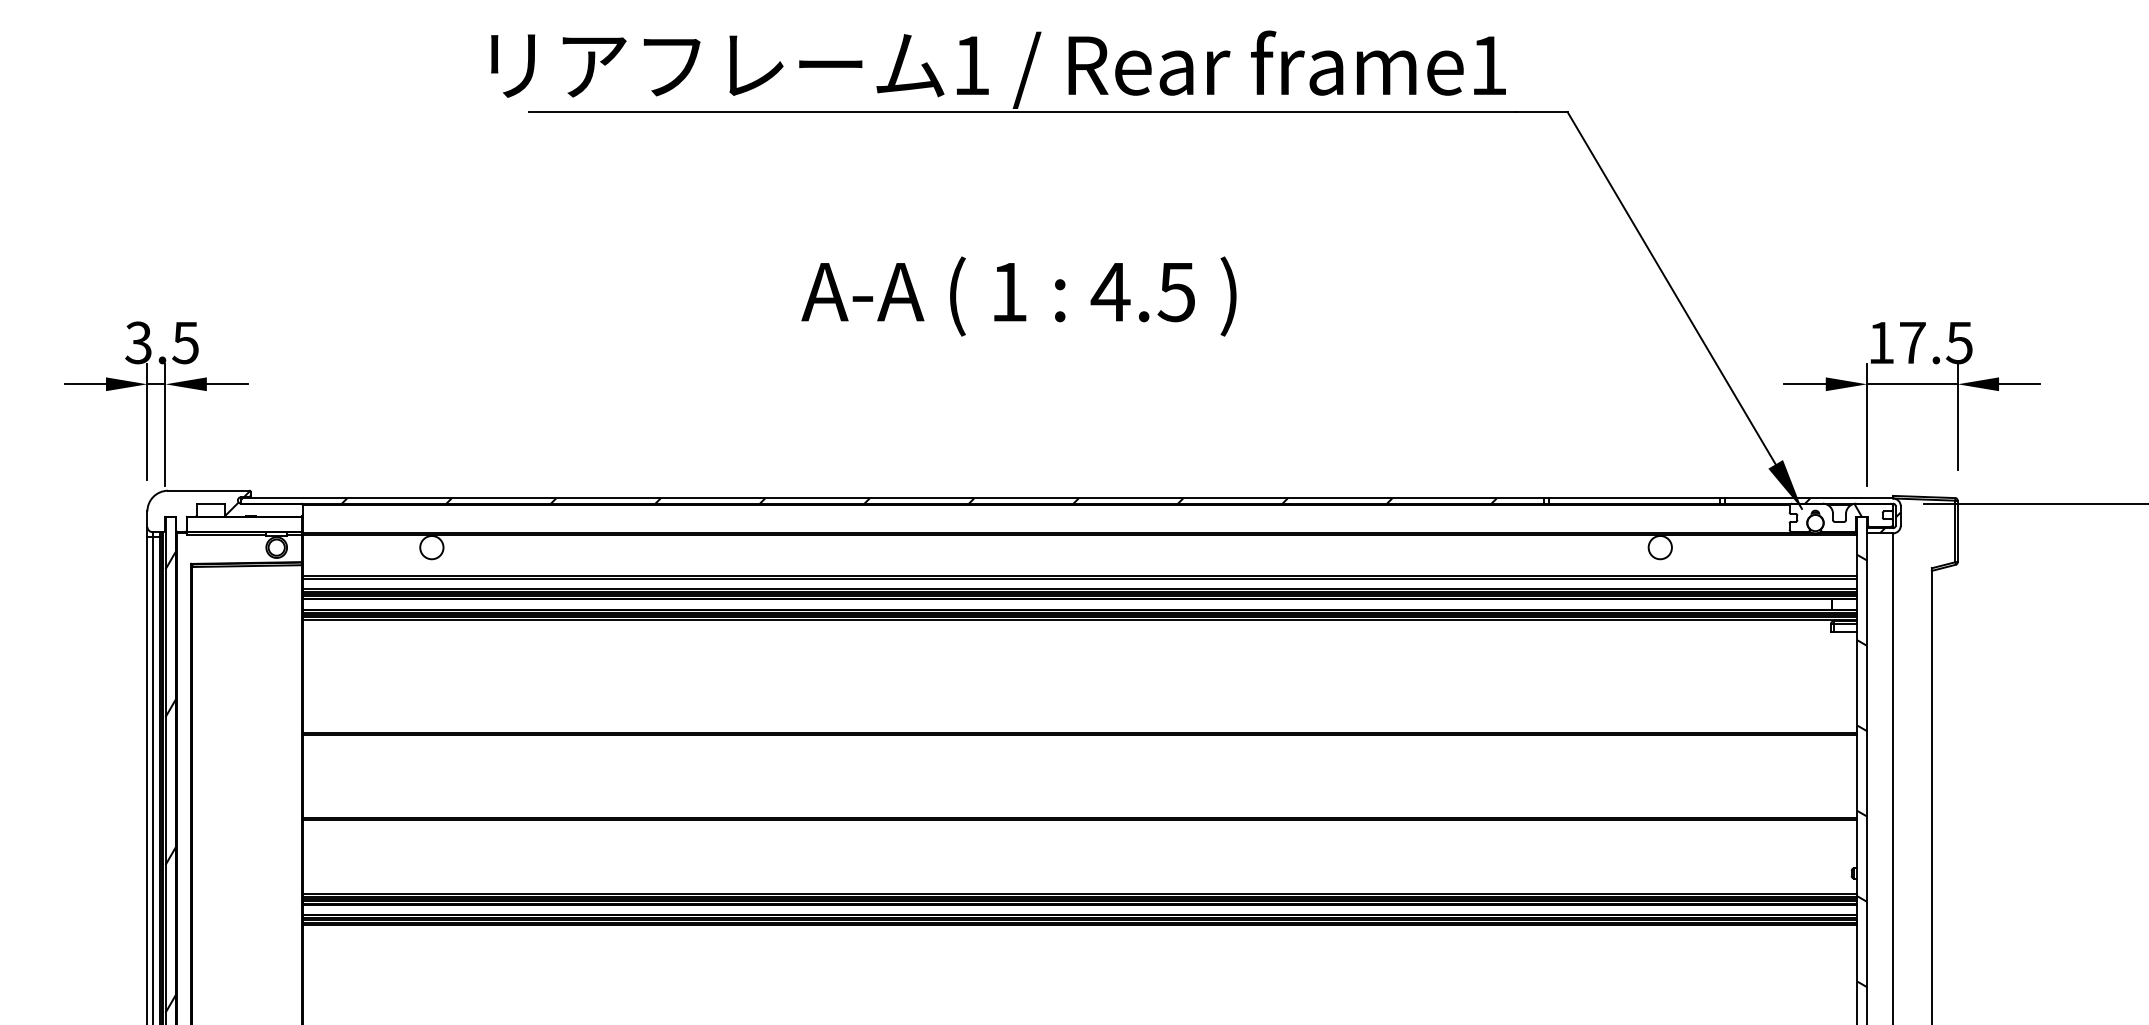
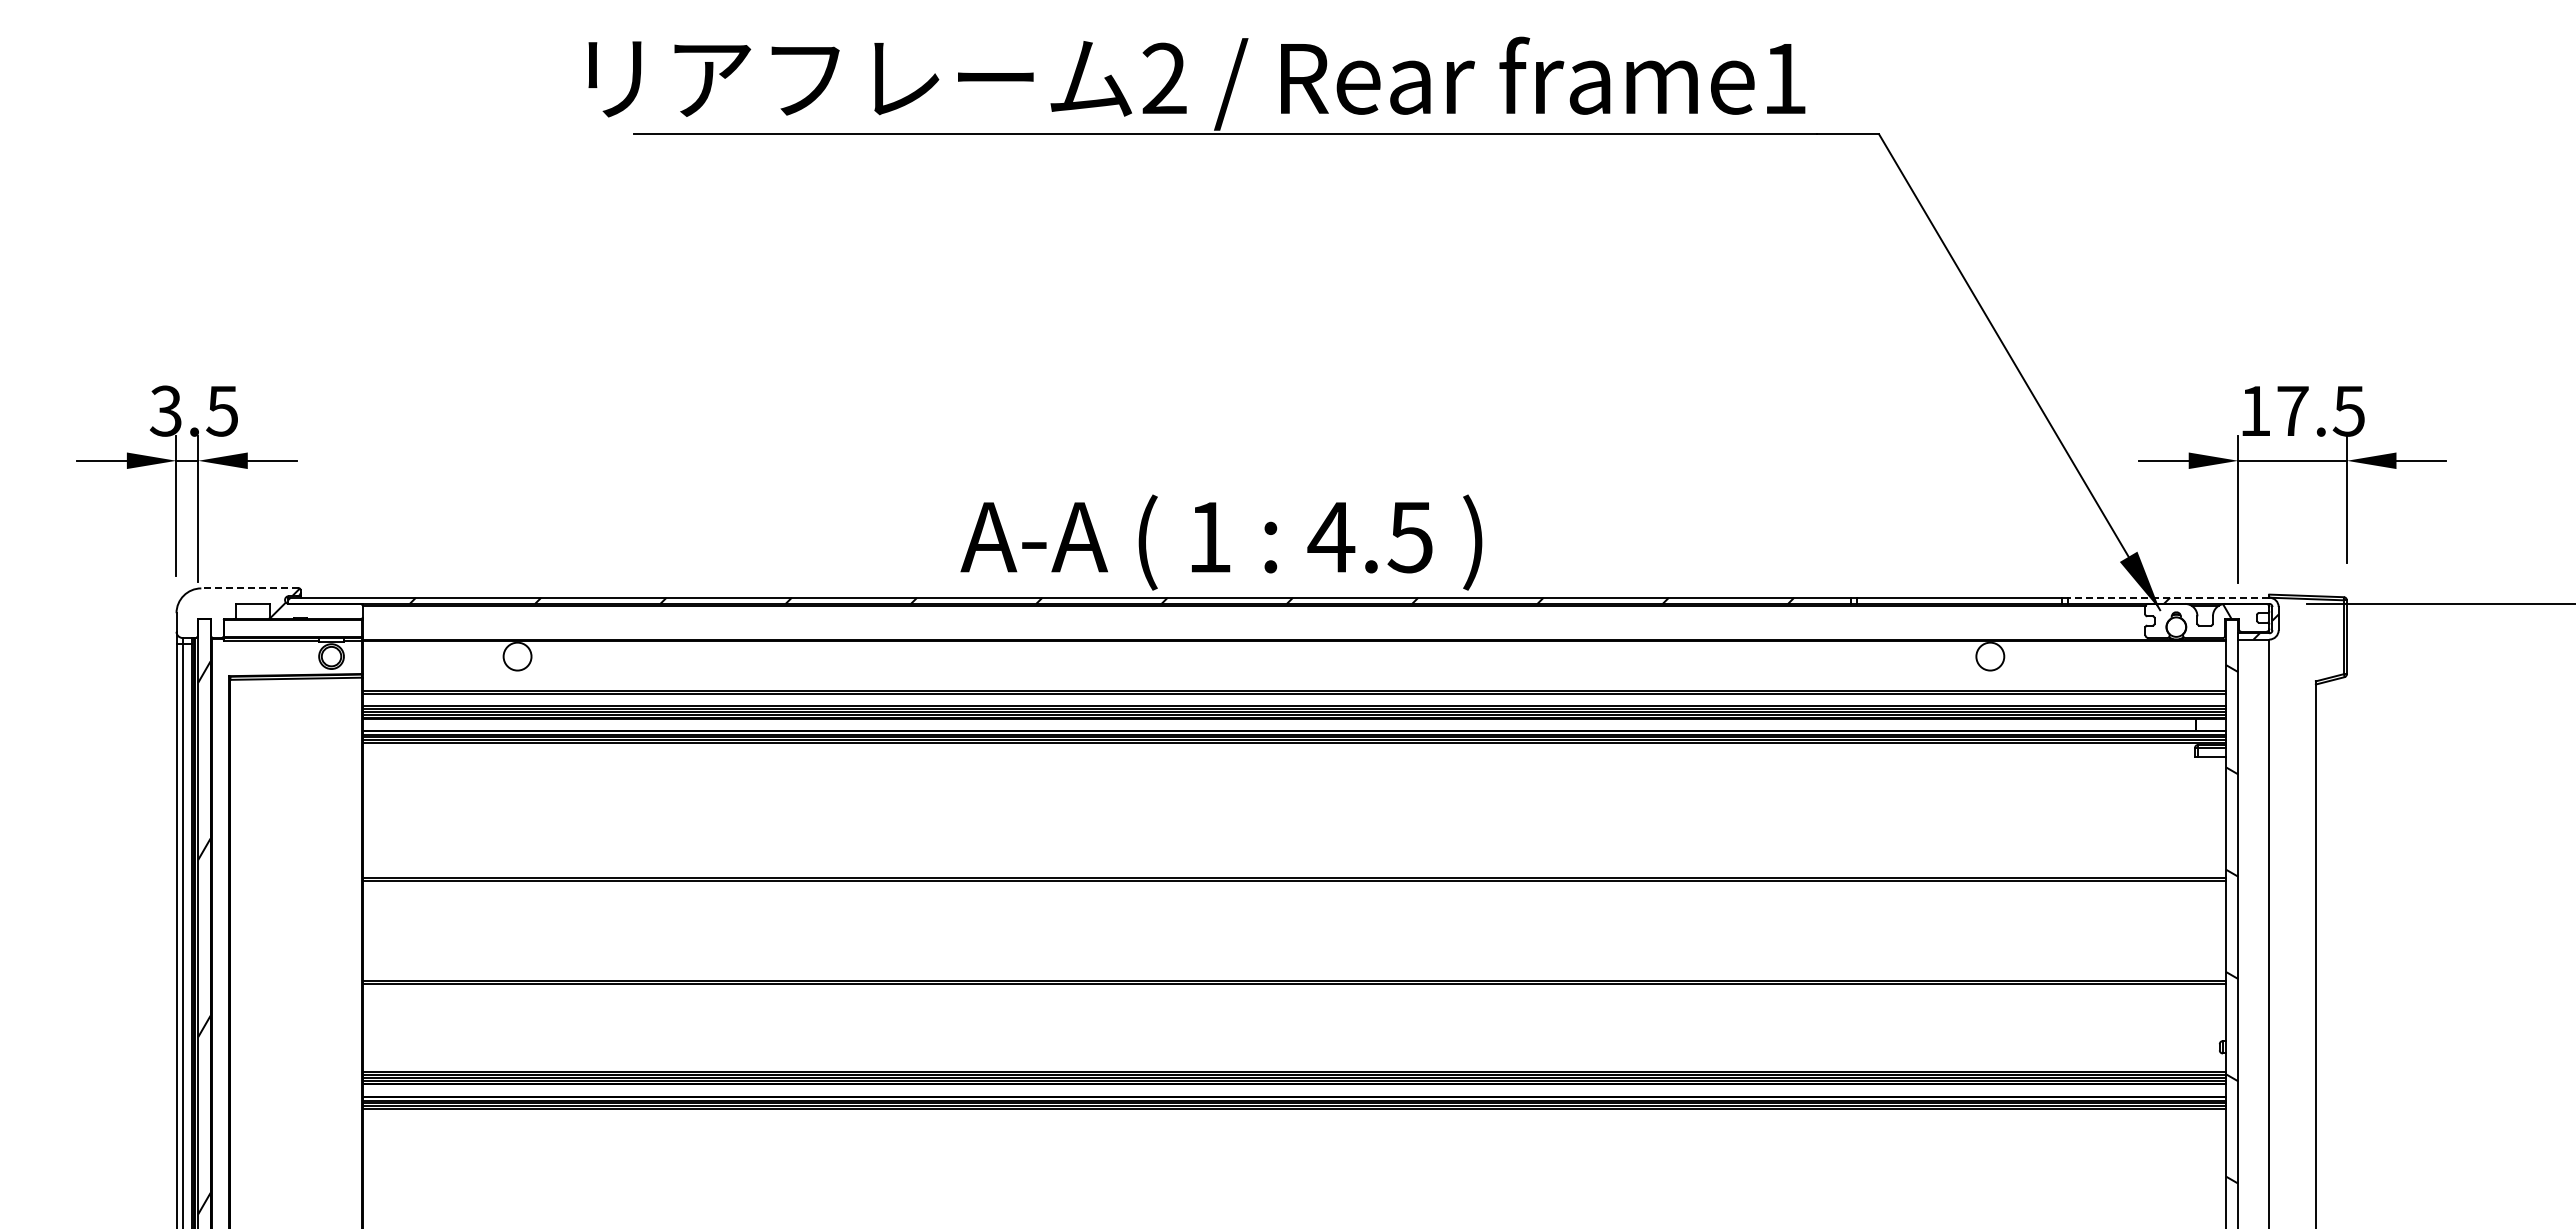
text: (971, 64) -> (1164, 77), 1 -> 2
text: (1019, 296) -> (1221, 542), moved
line: (209, 490) -> (250, 588), solid -> dashed
line: (1808, 498) -> (2168, 597), solid -> dashed

